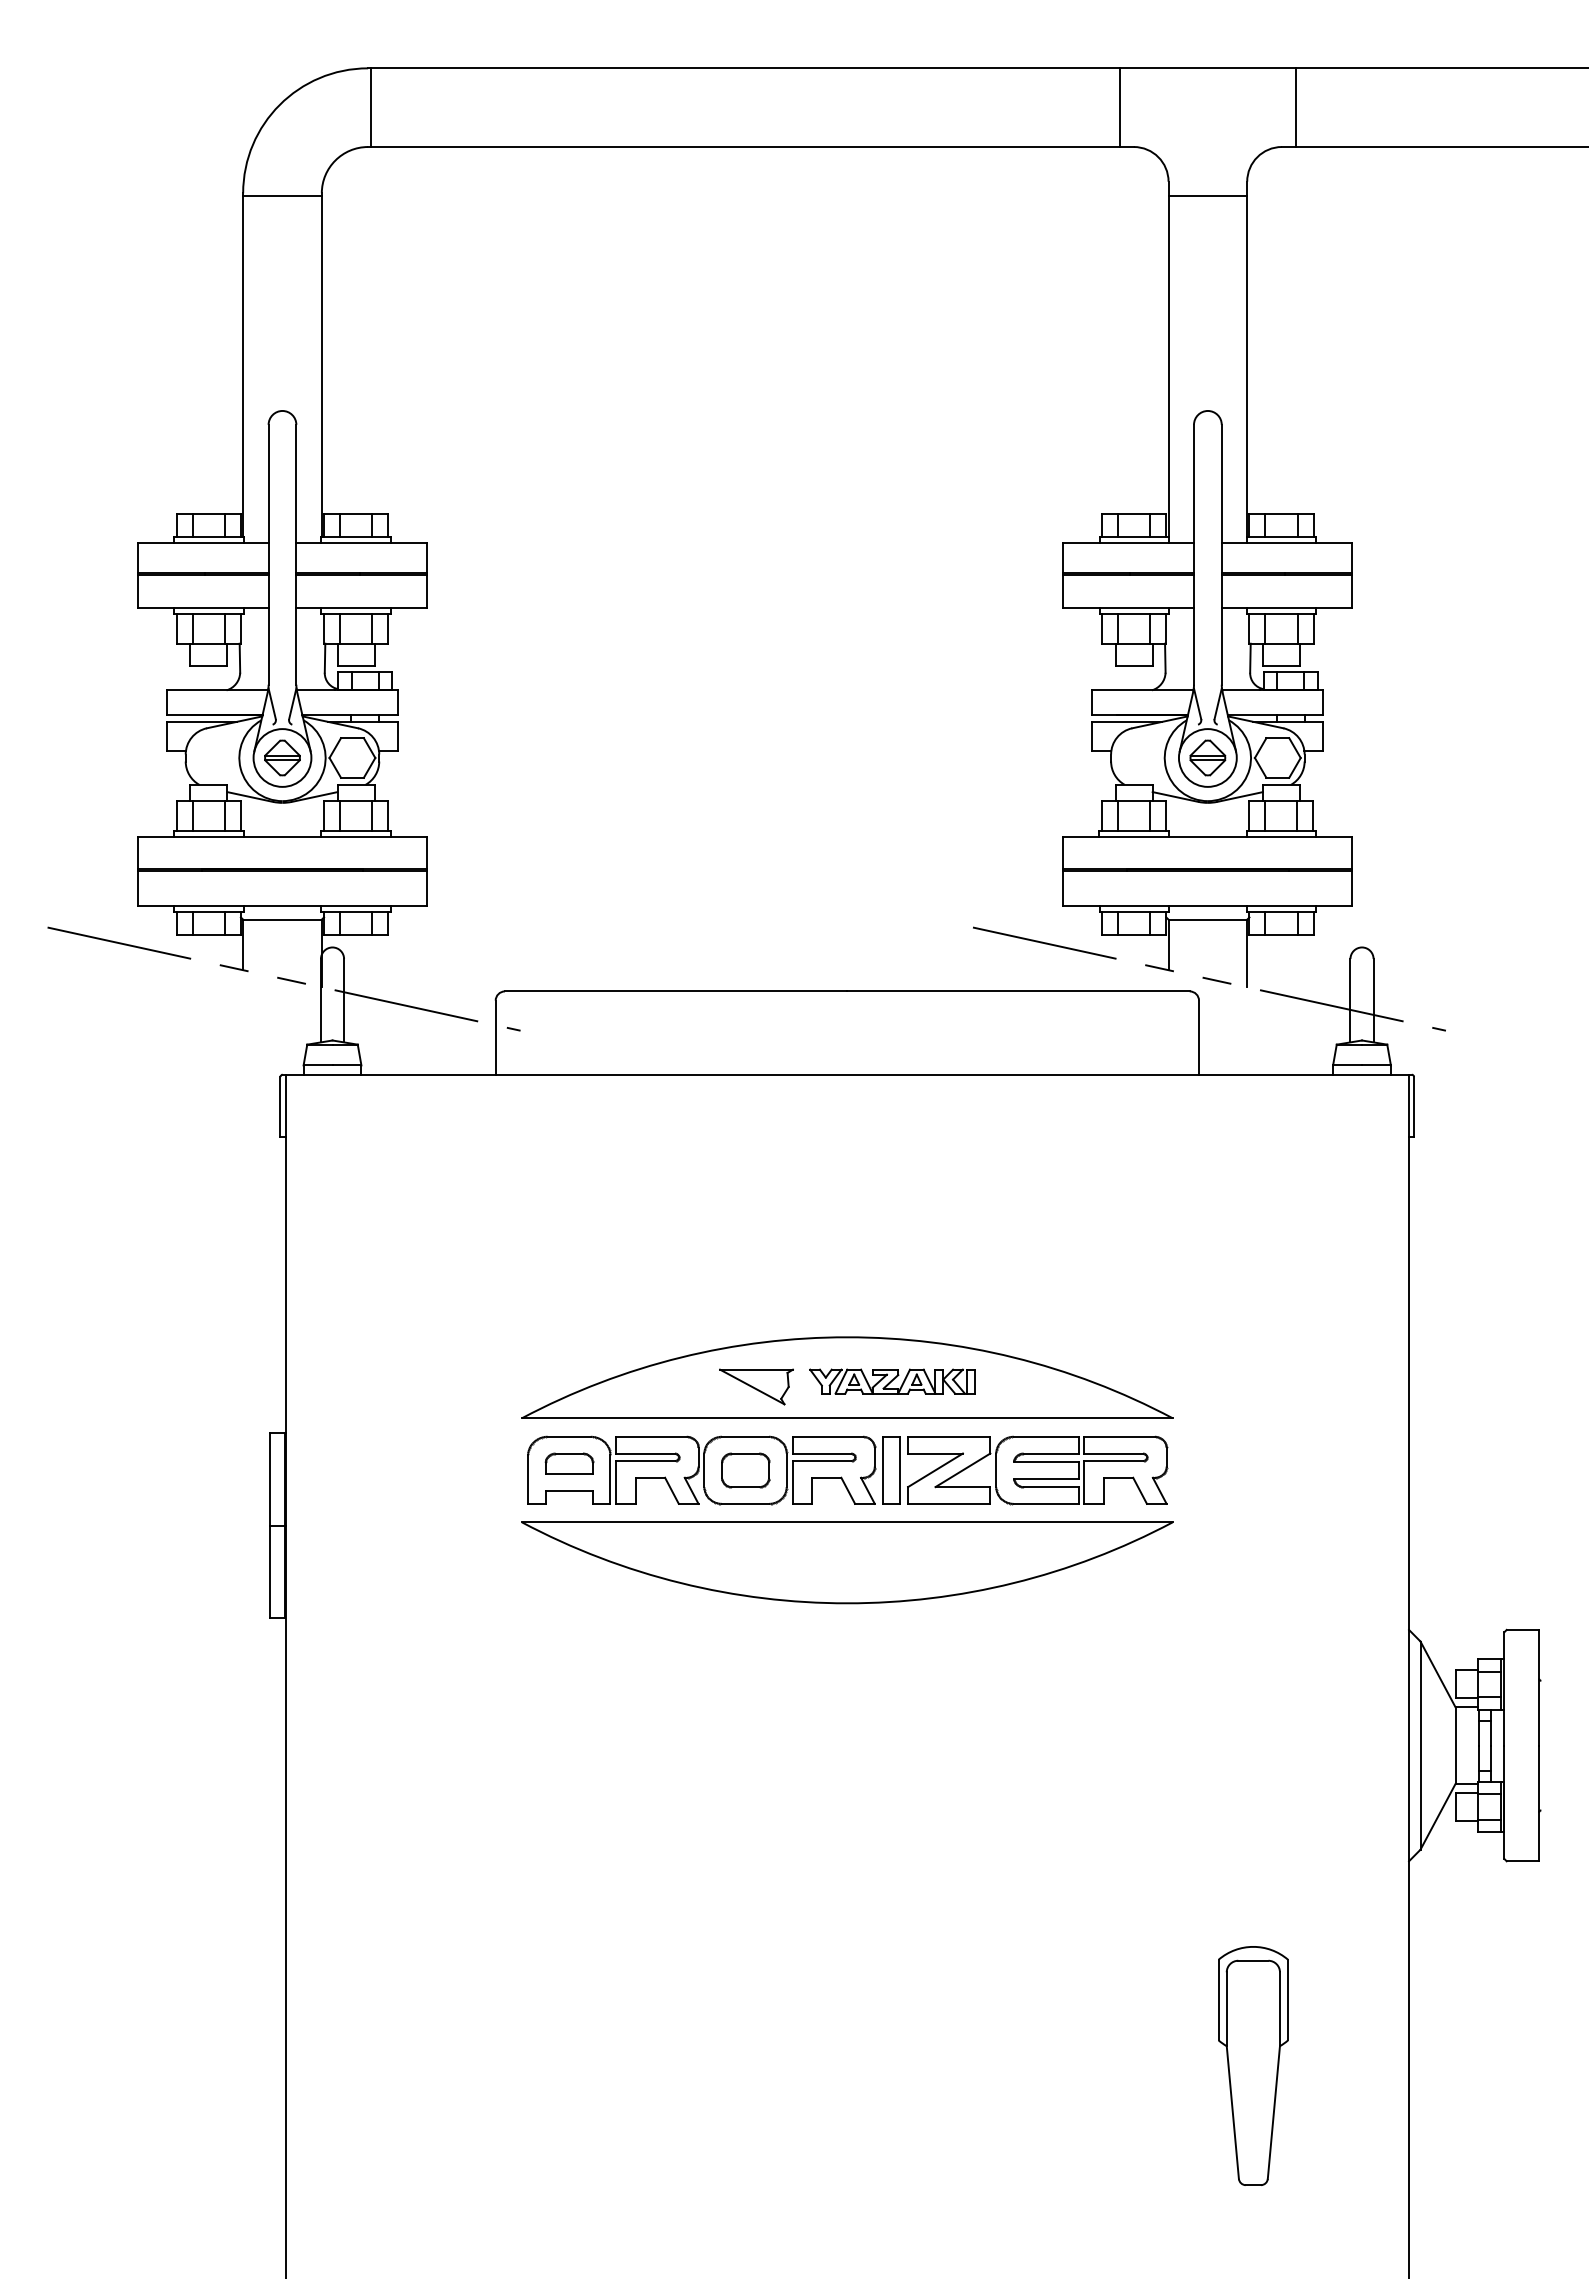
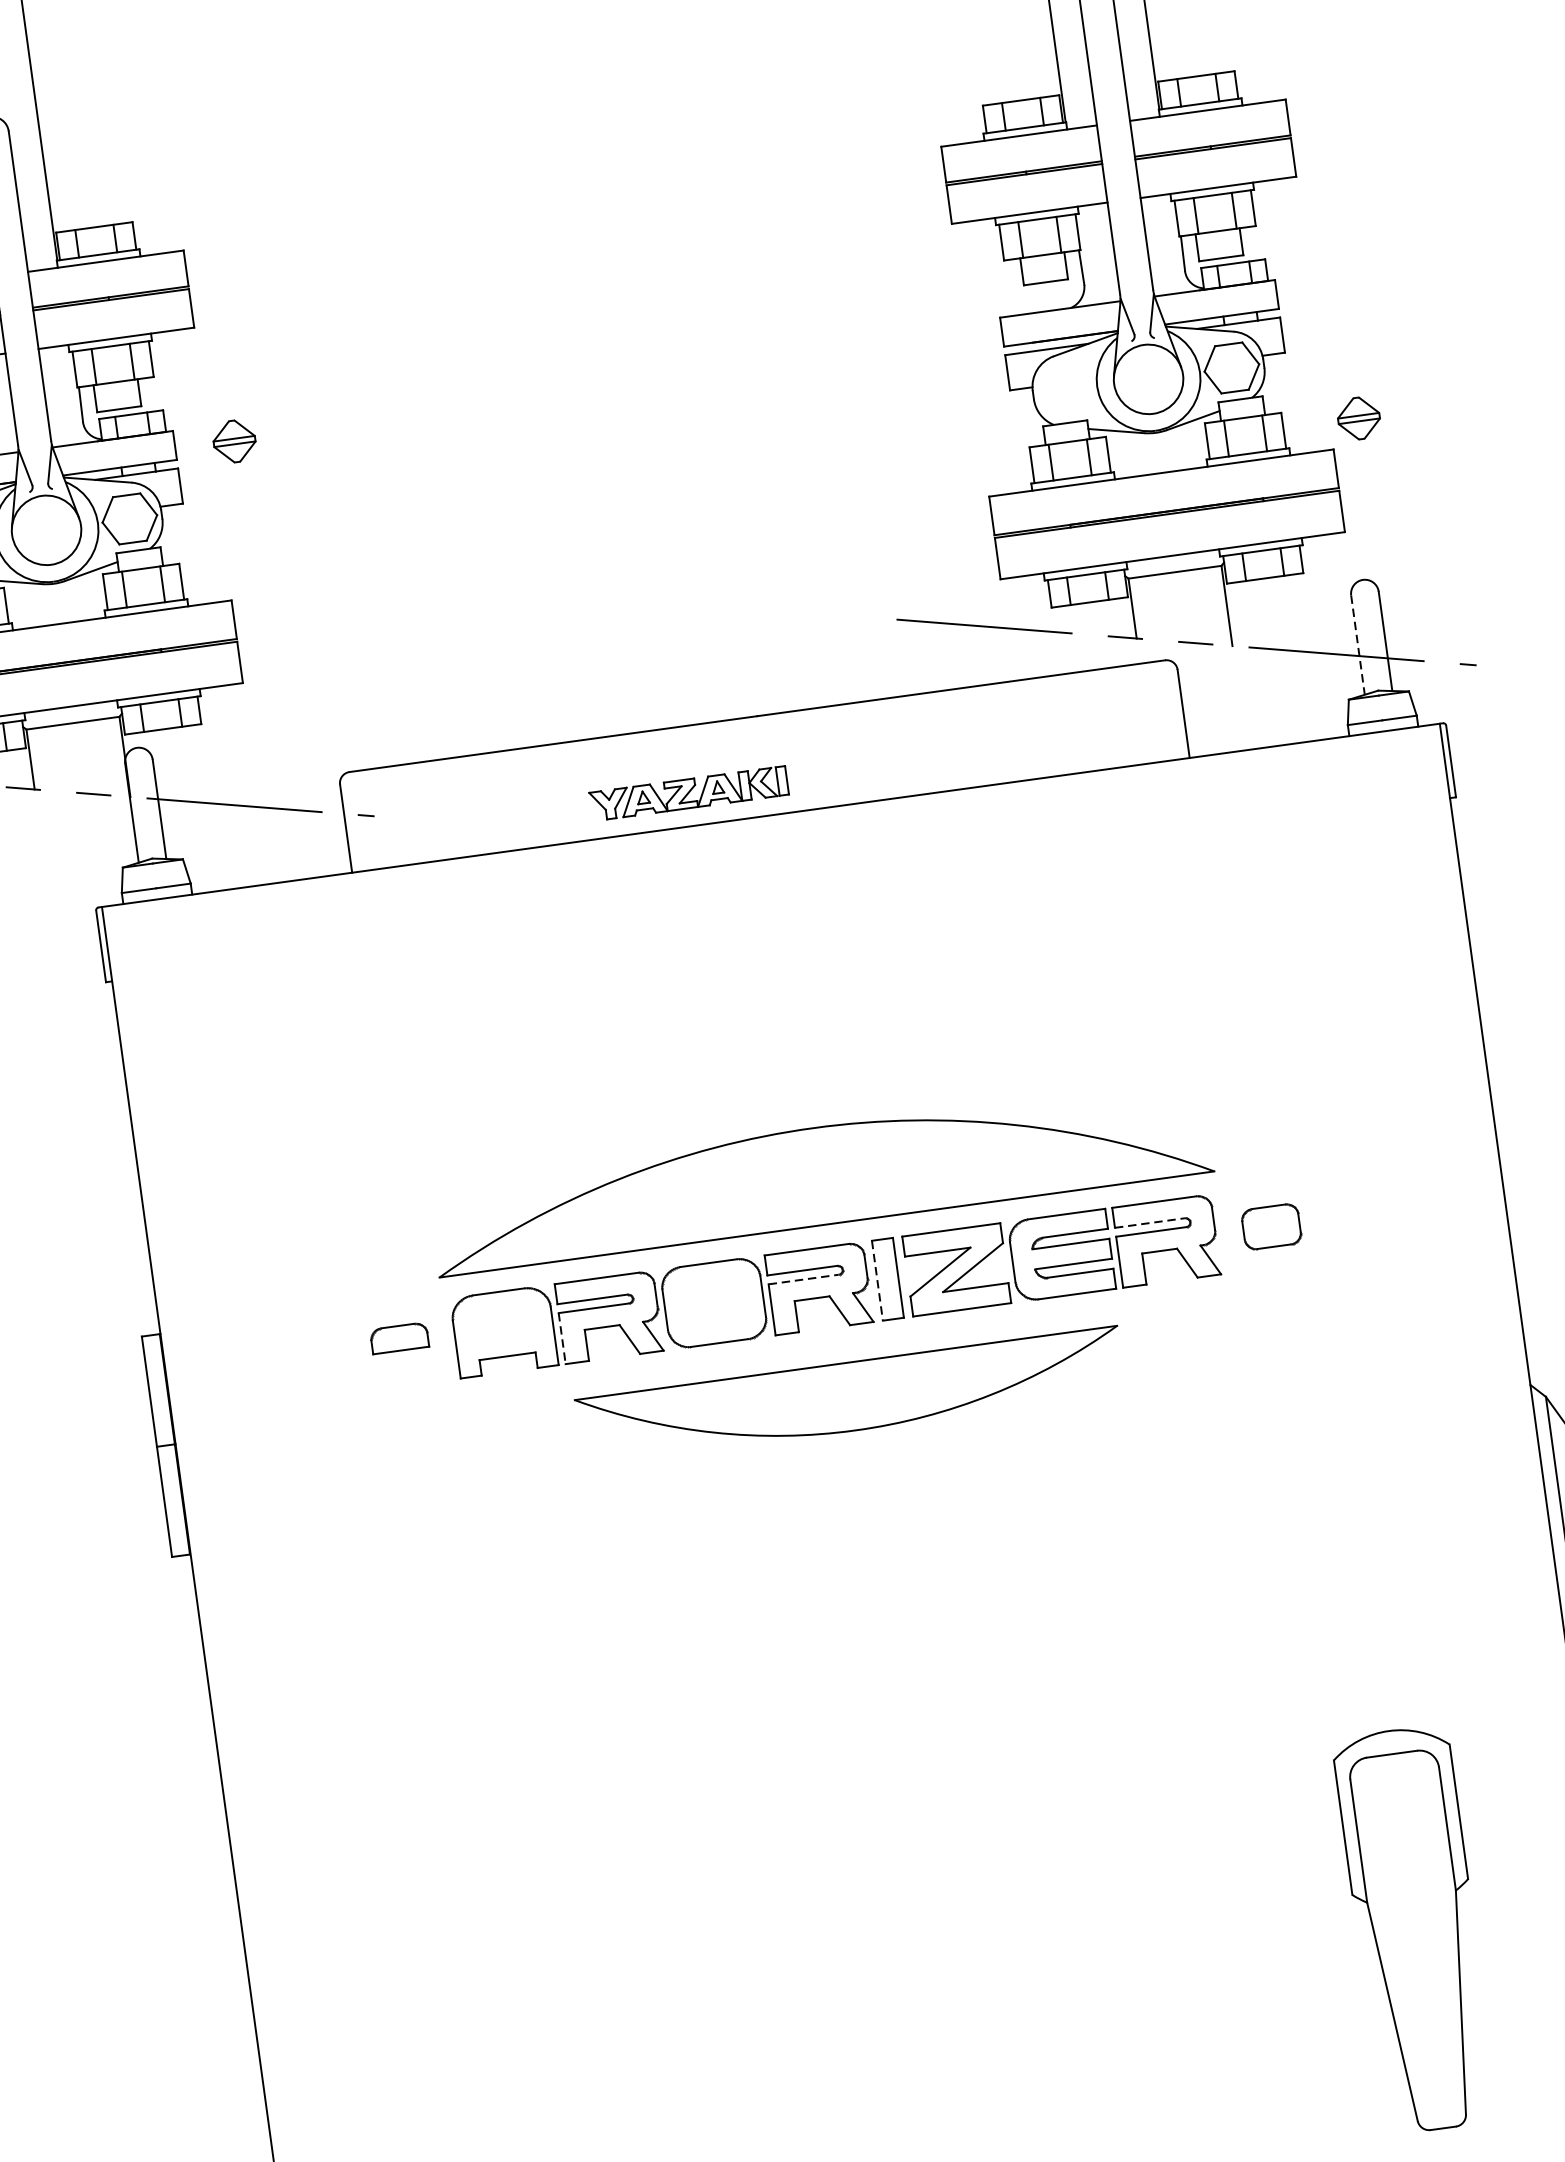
part: (282, 757) -> (234, 440), moved
part: (1207, 757) -> (1358, 417), moved
line: (1350, 1000) -> (1357, 644), solid -> dashed
part: (892, 1381) -> (689, 793), moved
part: (756, 1386) -> (713, 1201), removed
line: (1114, 1453) -> (1150, 1222), solid -> dashed
line: (822, 1461) -> (804, 1280), solid -> dashed
part: (569, 1463) -> (399, 1337), moved
part: (745, 1470) -> (1271, 1226), moved
line: (882, 1470) -> (877, 1280), solid -> dashed
line: (616, 1482) -> (562, 1338), solid -> dashed
part: (847, 1562) -> (850, 1396), size x0.7
part: (1253, 2065) -> (1416, 1929), size x1.4

